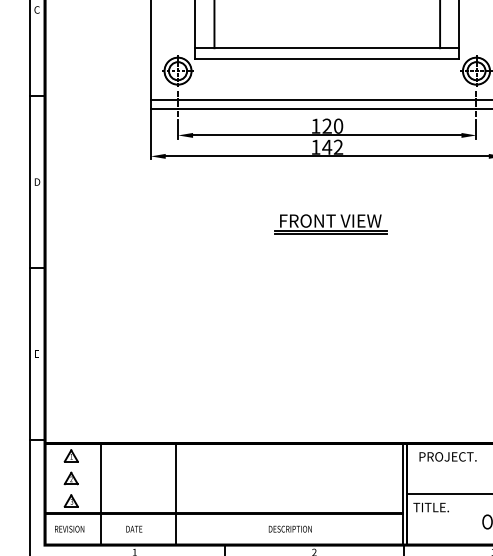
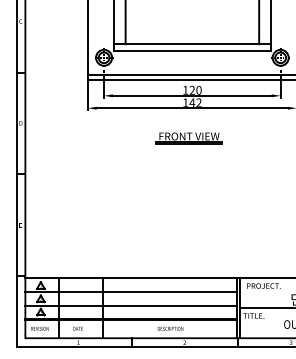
part: (329, 224) -> (188, 138), moved
line: (224, 467) -> (131, 292), added
line: (224, 489) -> (131, 305), added

